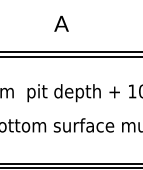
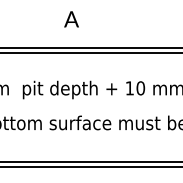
text: (61, 23) -> (71, 19), moved

